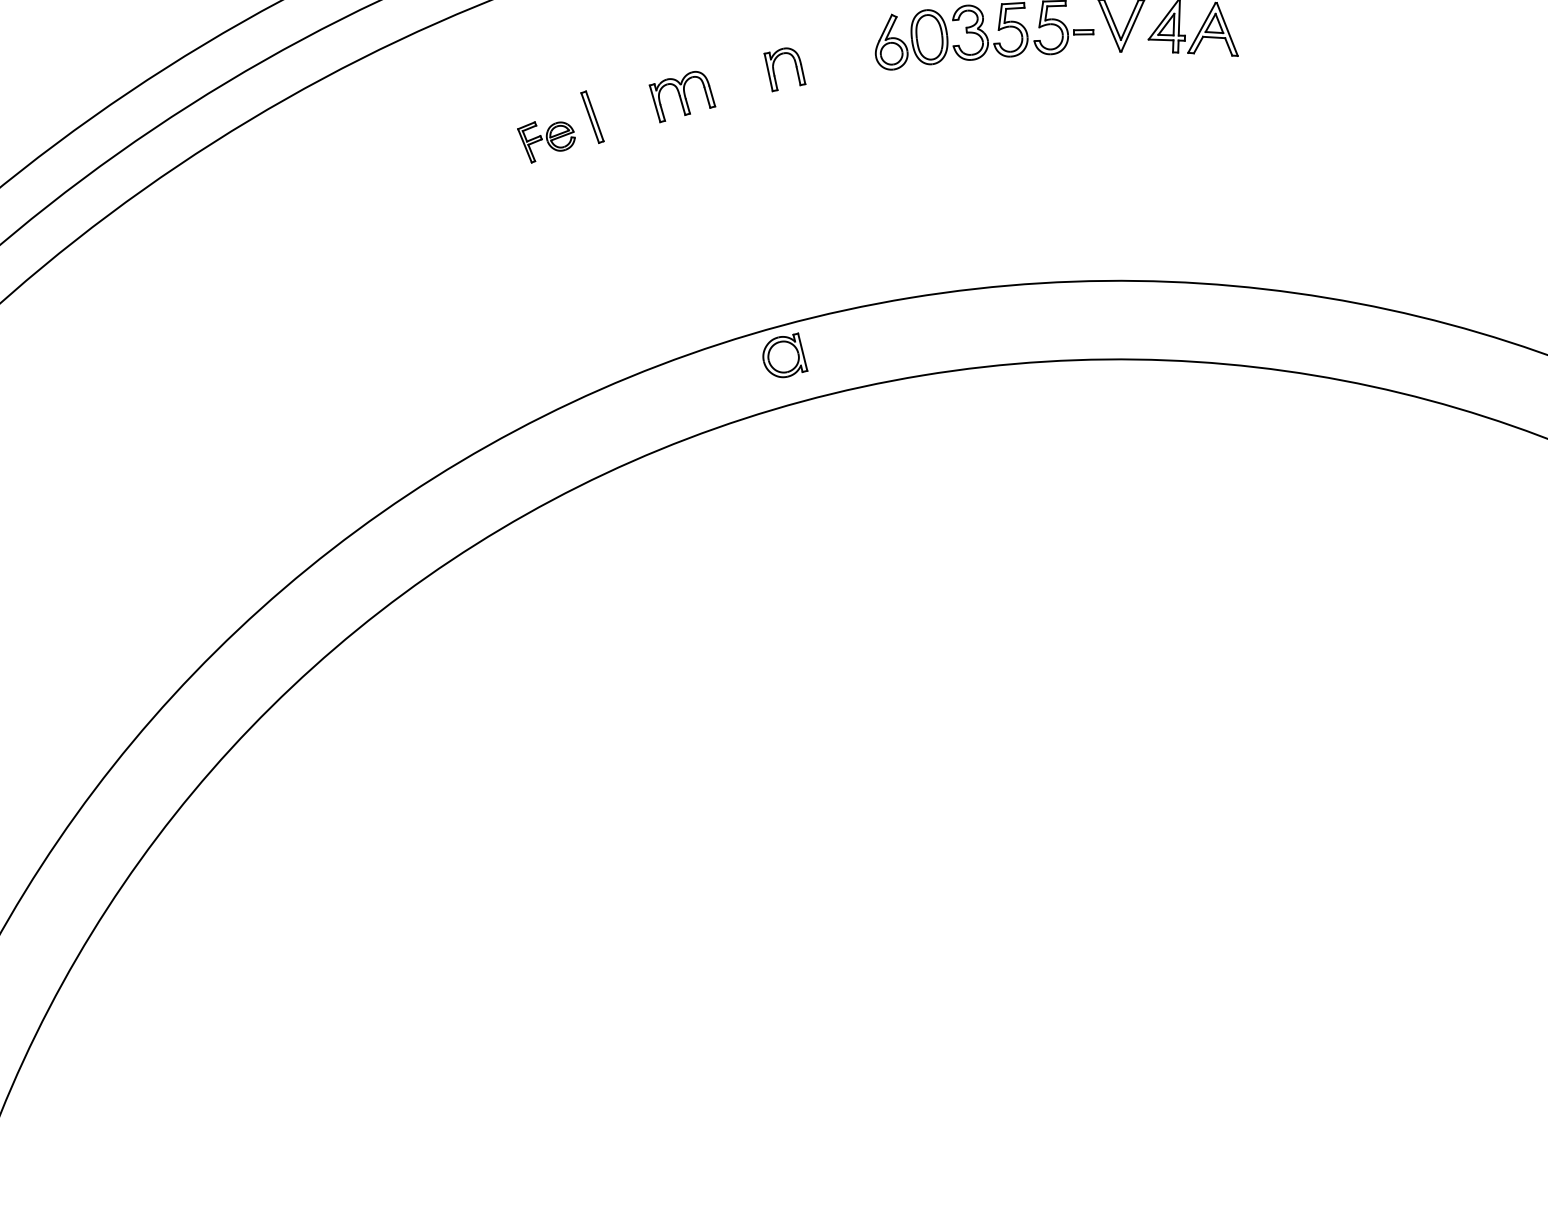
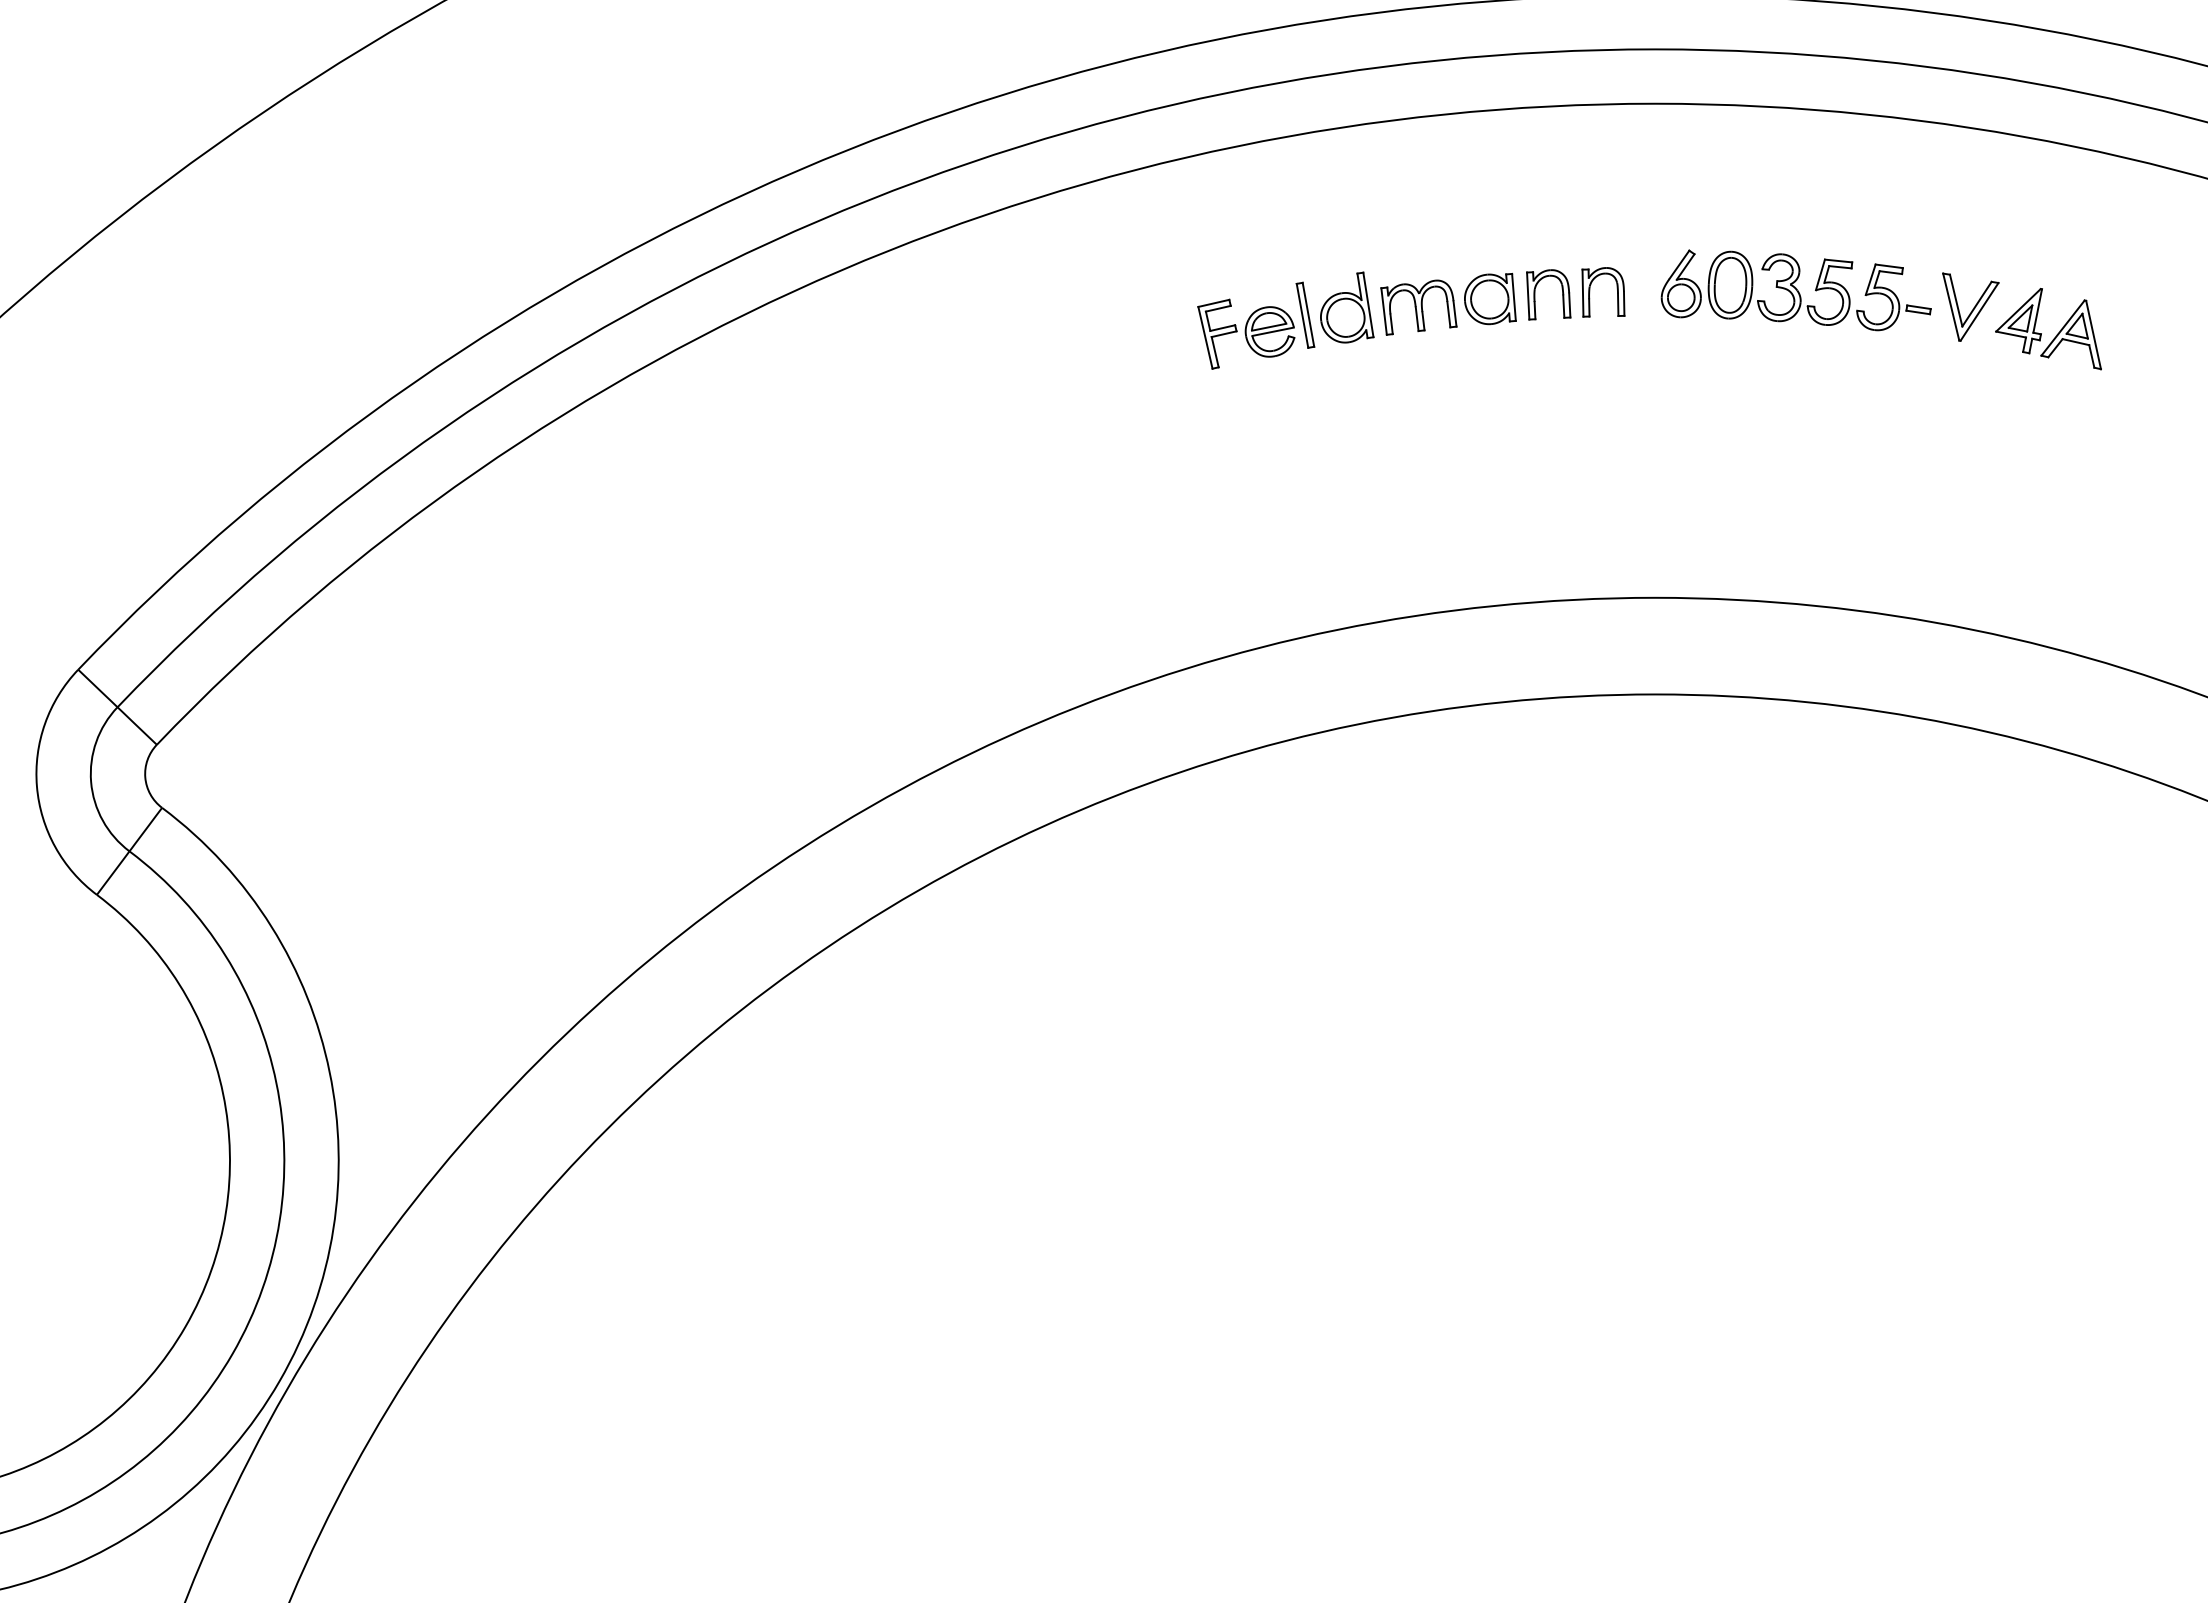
part: (818, 61) -> (1590, 292), added
part: (625, 105) -> (1347, 307), added
part: (547, 139) -> (1246, 333), size x1.43
part: (784, 356) -> (1490, 299), moved

